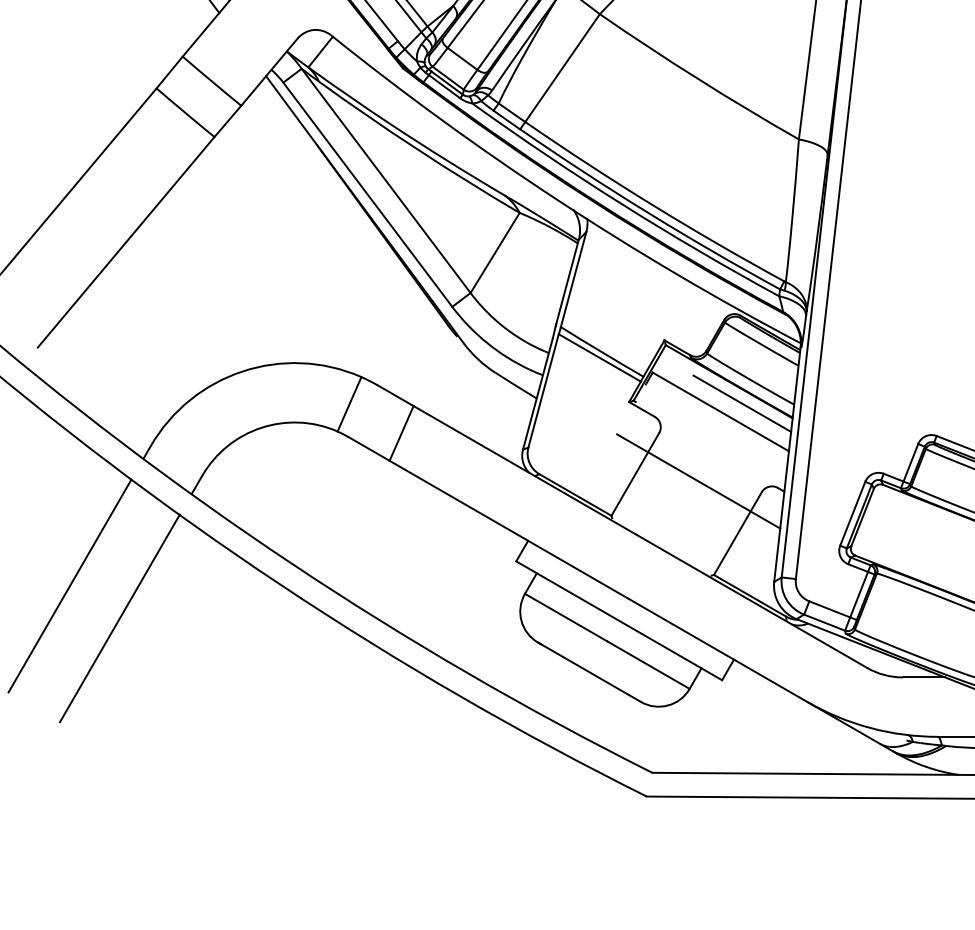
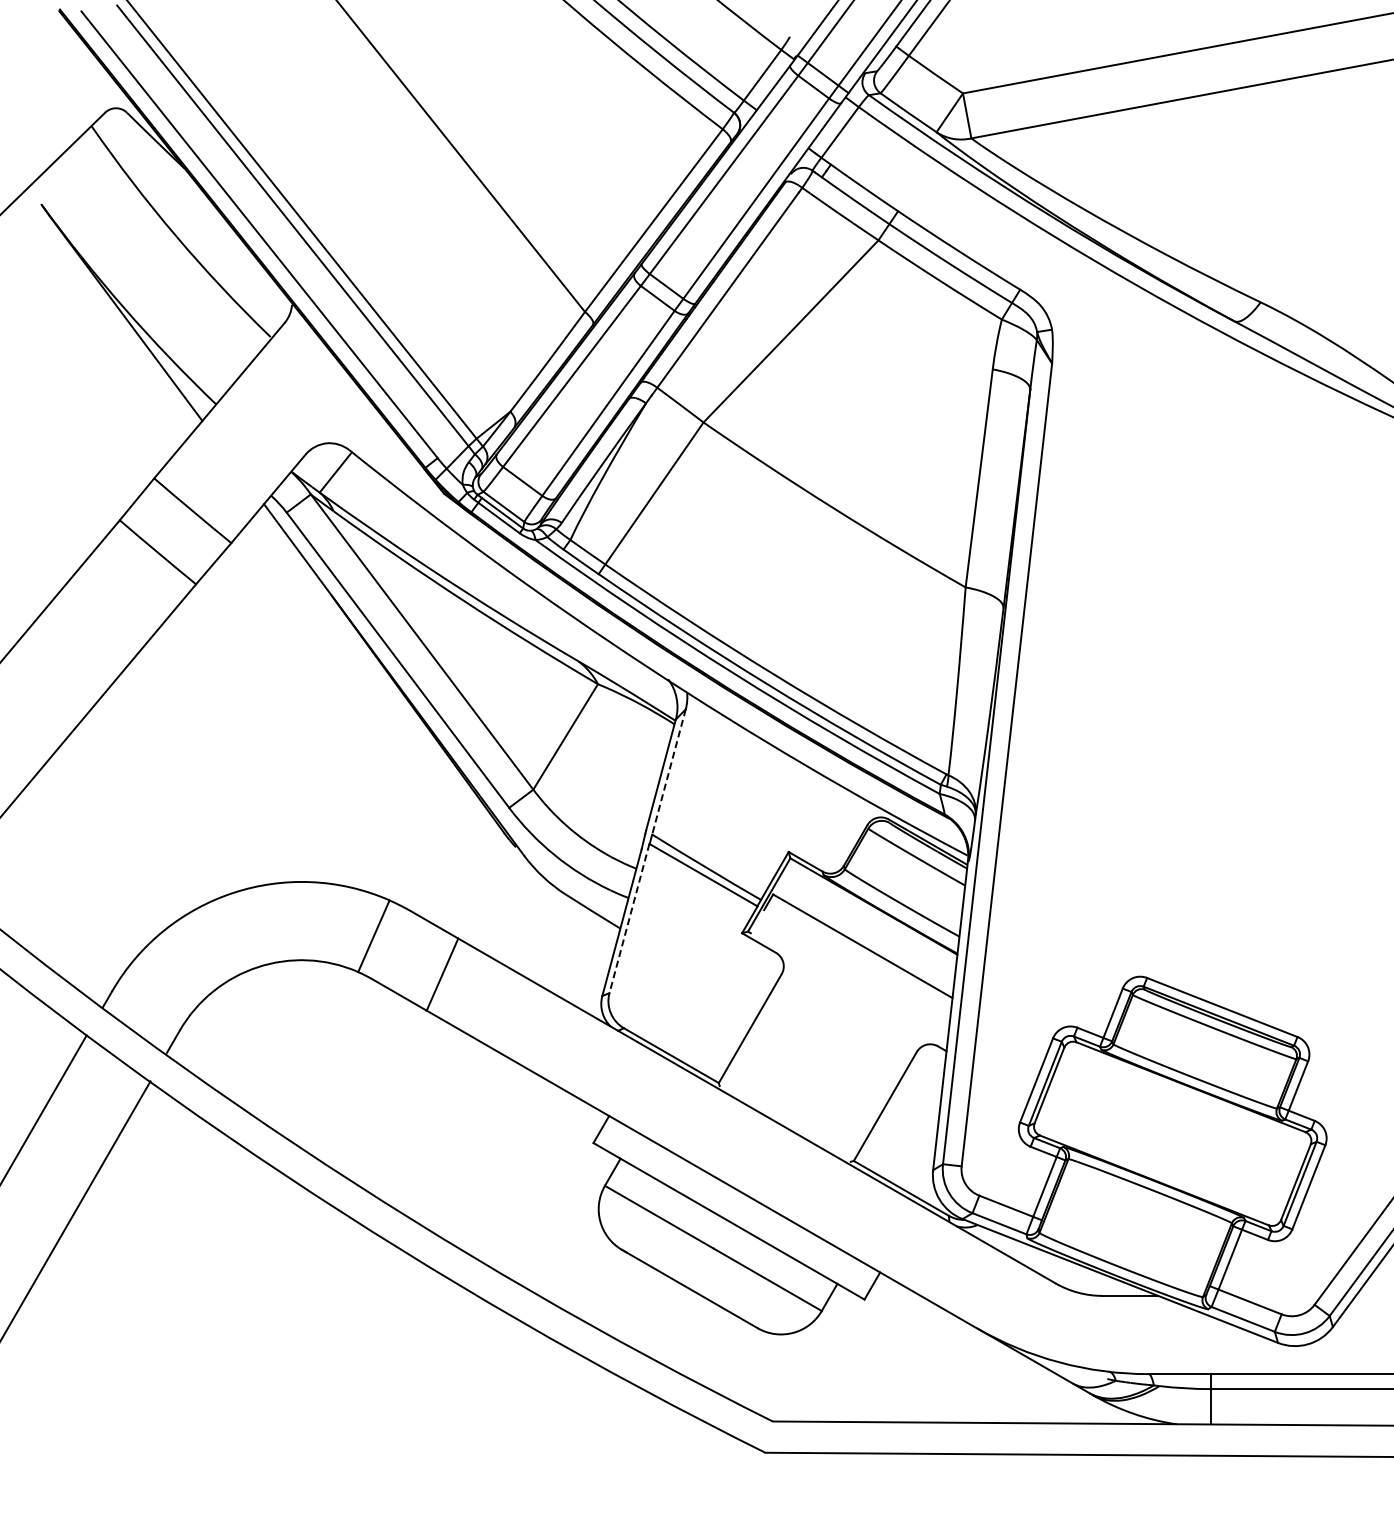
line: (574, 279) -> (669, 771), solid -> dashed
line: (543, 391) -> (629, 919), solid -> dashed
line: (741, 403) -> (890, 935), removed
line: (698, 481) -> (833, 1037), removed

